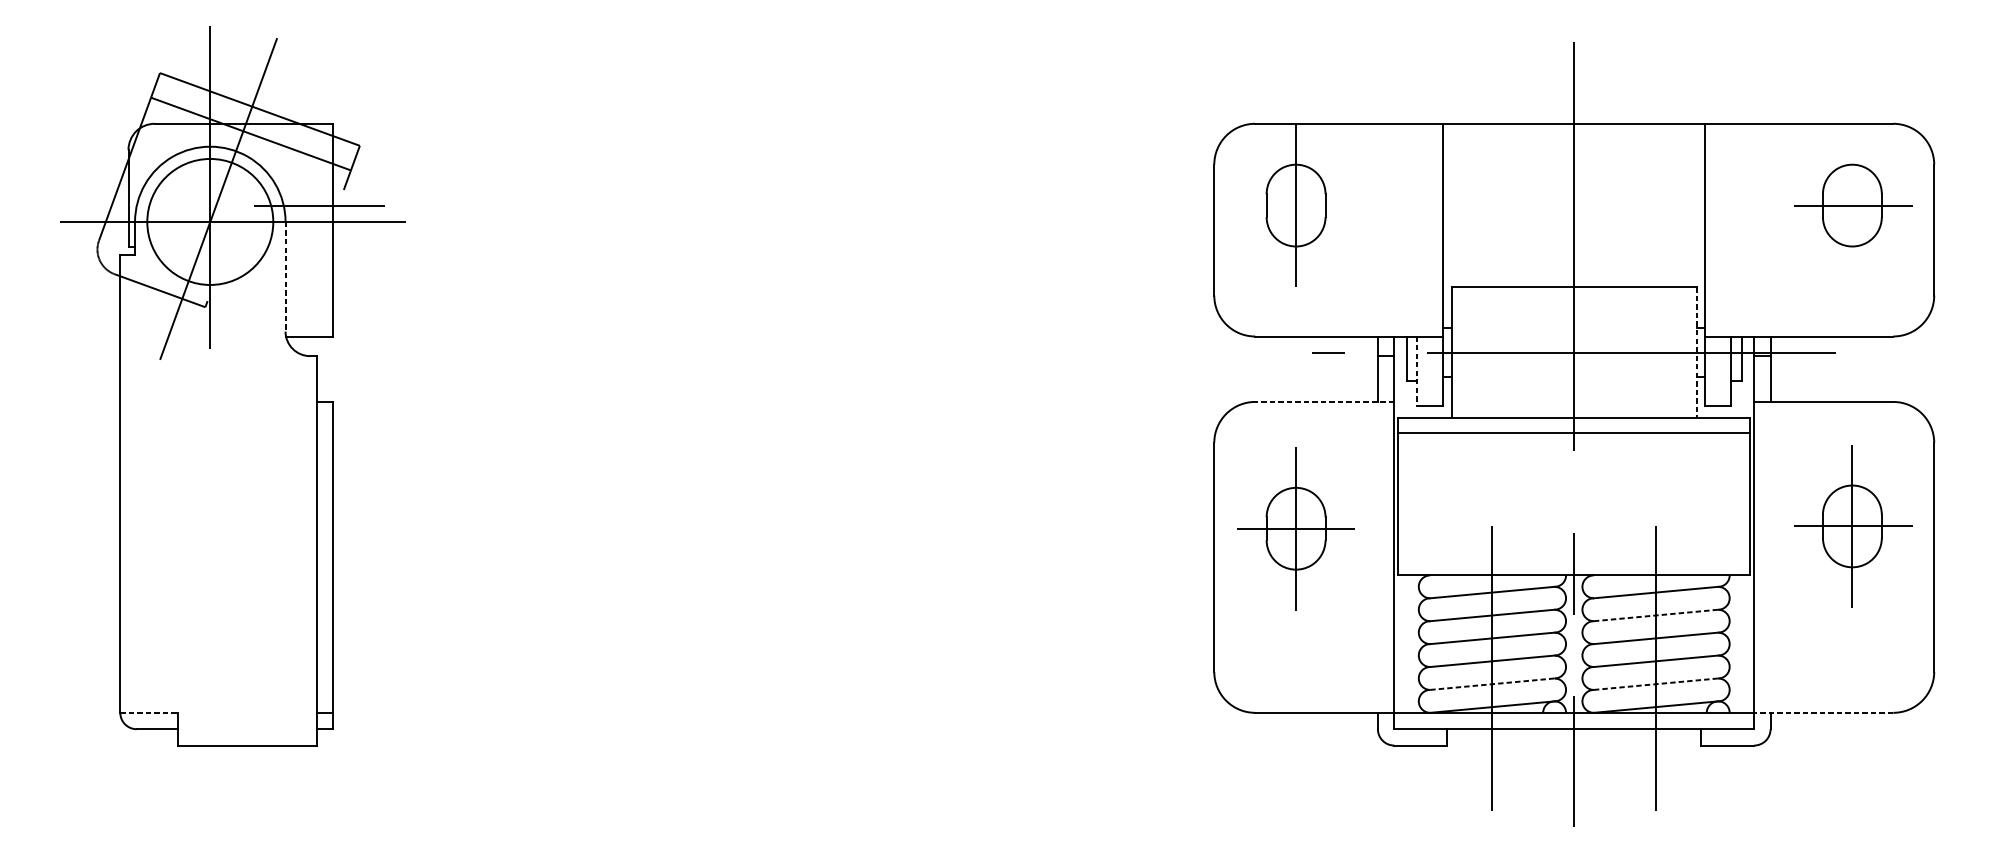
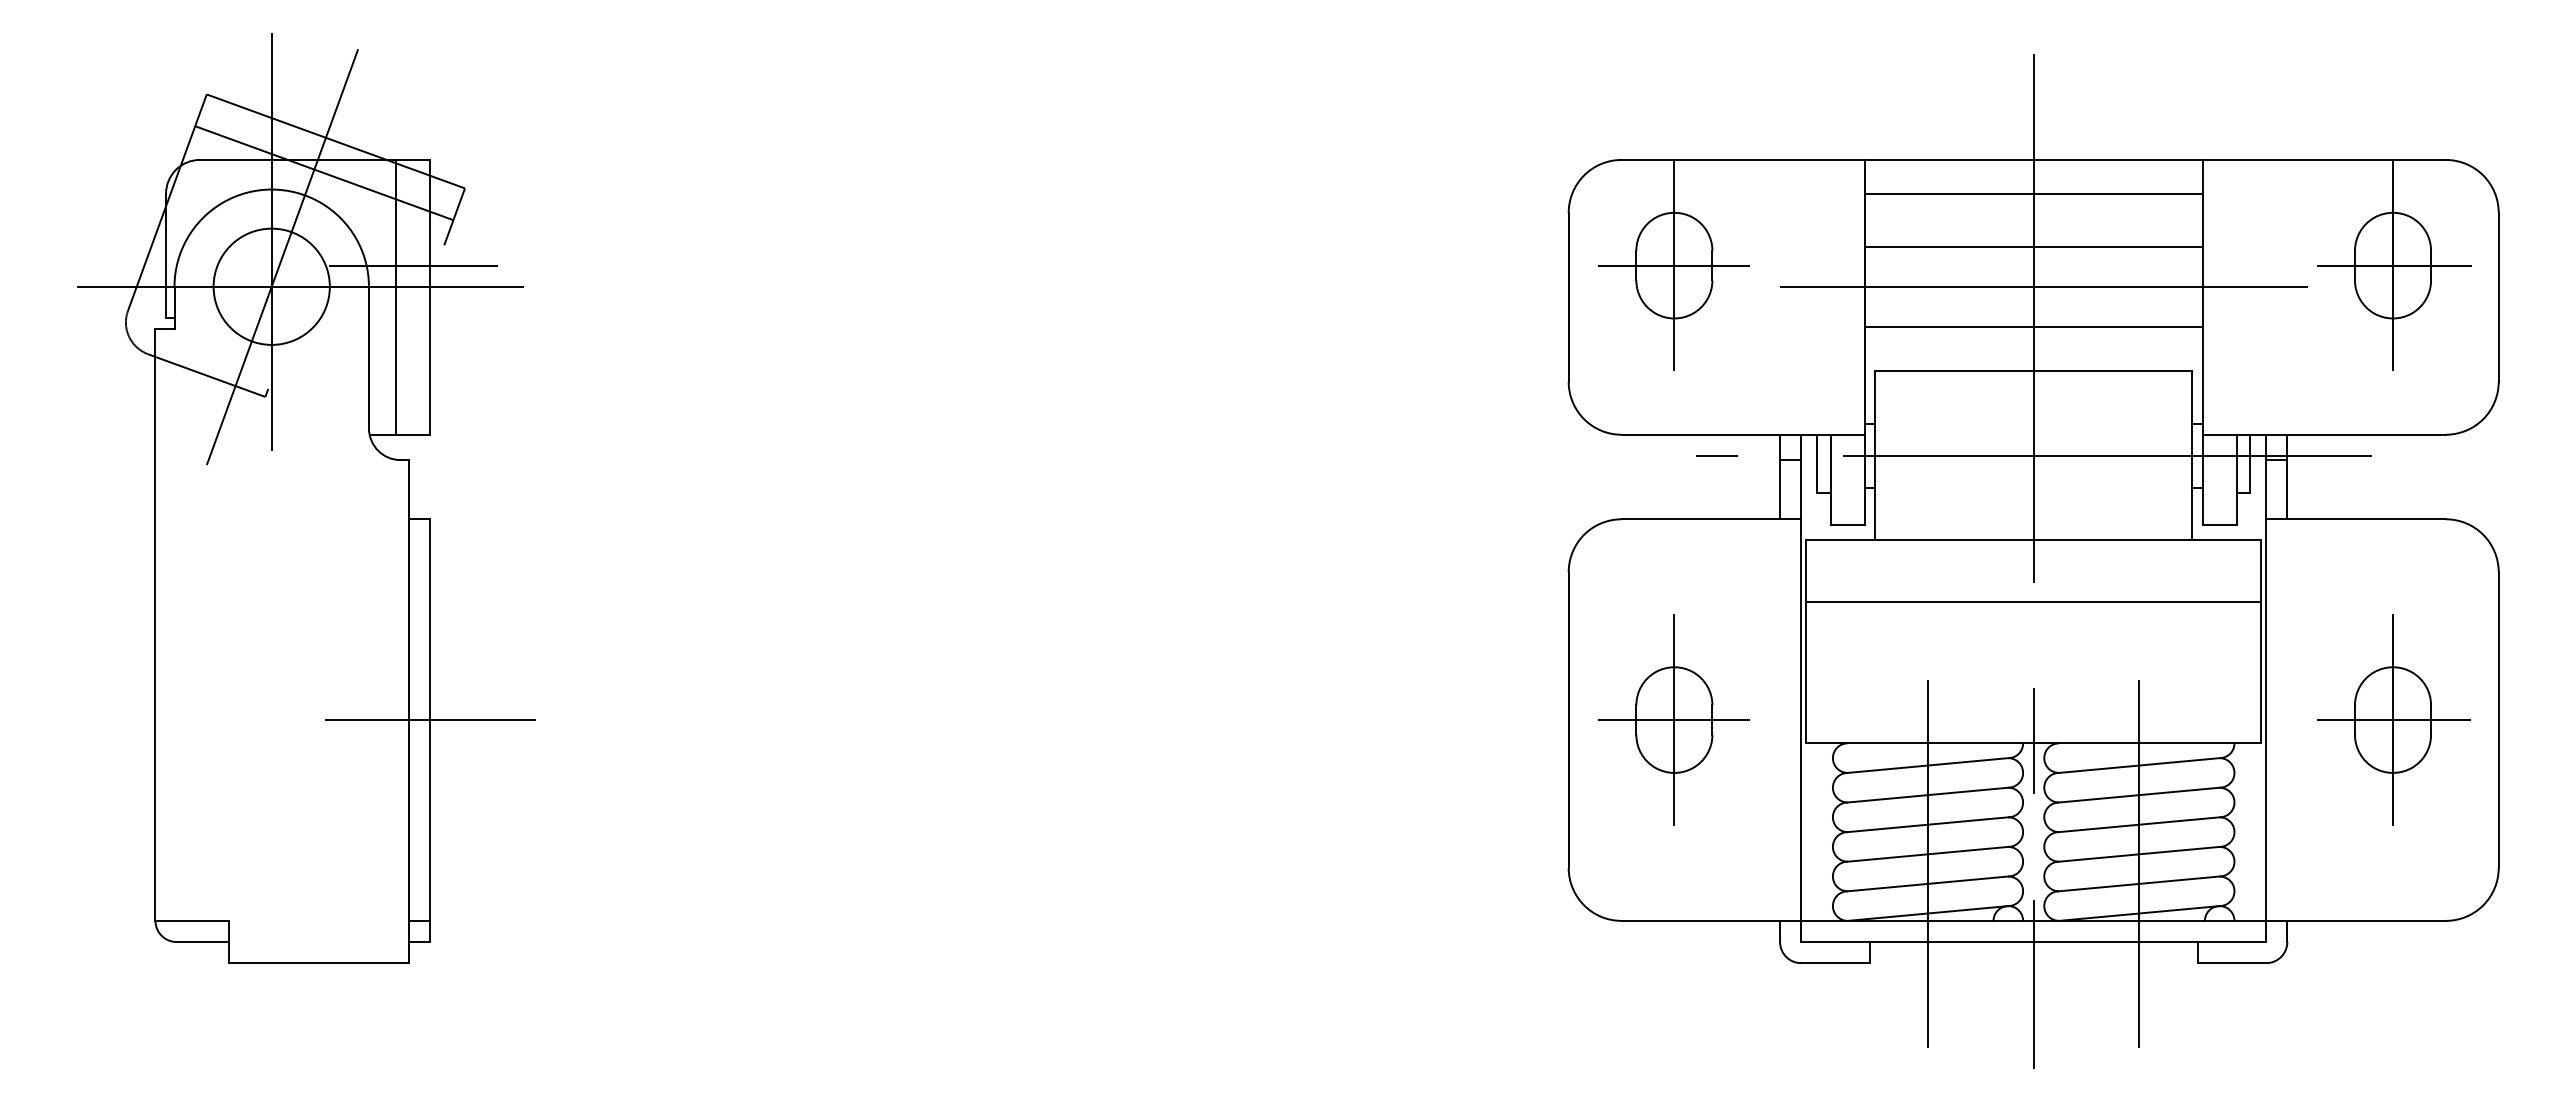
line: (1574, 149) -> (2033, 193), added
line: (1574, 190) -> (2033, 246), added
line: (1296, 205) -> (1674, 265), added
line: (1852, 205) -> (2393, 265), added
circle: (210, 221) -> (271, 286), size x0.71
line: (1574, 221) -> (2033, 286), added
line: (306, 229) -> (396, 296), added
line: (1574, 252) -> (2033, 326), added
line: (285, 276) -> (368, 357), dashed -> solid
line: (1697, 352) -> (2192, 455), dashed -> solid
line: (1416, 371) -> (1830, 479), dashed -> solid
line: (1324, 402) -> (1711, 519), dashed -> solid
line: (1574, 433) -> (2033, 601), moved
part: (1852, 525) -> (2393, 719), moved
part: (1295, 528) -> (1673, 719), moved
line: (332, 557) -> (429, 720), added
line: (1656, 615) -> (2139, 795), dashed -> solid
line: (1492, 683) -> (1928, 883), dashed -> solid
line: (1656, 683) -> (2139, 883), dashed -> solid
line: (148, 712) -> (192, 920), dashed -> solid
line: (1824, 712) -> (2356, 920), dashed -> solid

